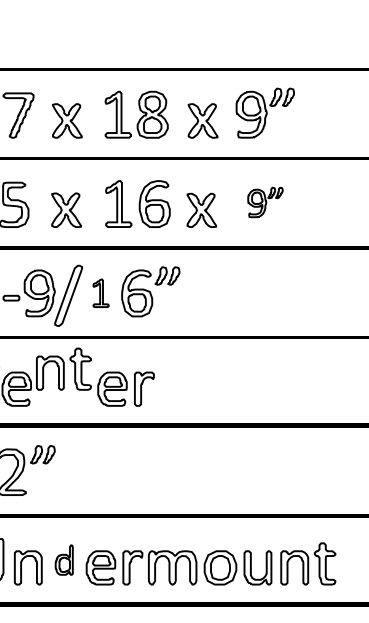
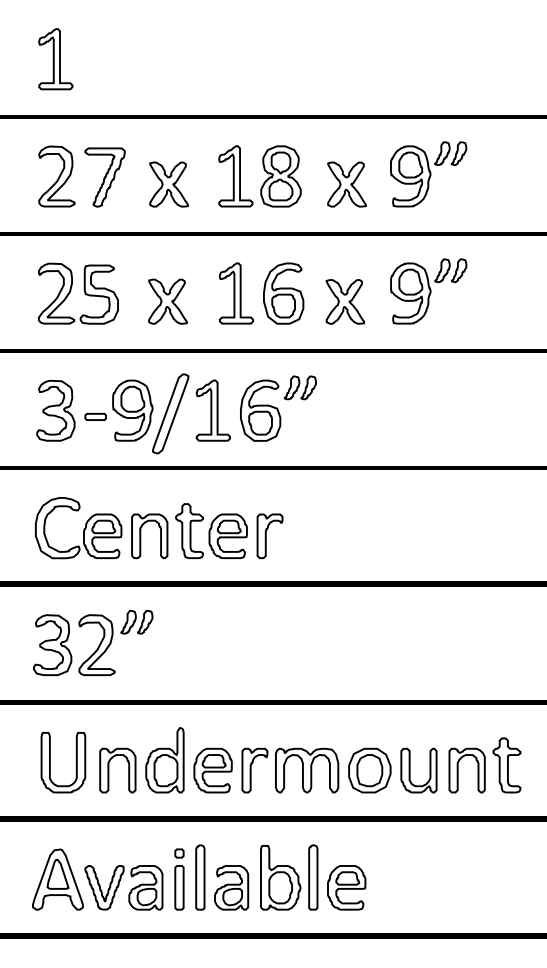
part: (265, 202) -> (428, 291), size x1.67
part: (100, 293) -> (212, 410), size x1.67
part: (63, 368) -> (167, 530), moved
part: (63, 560) -> (164, 760), size x1.67

